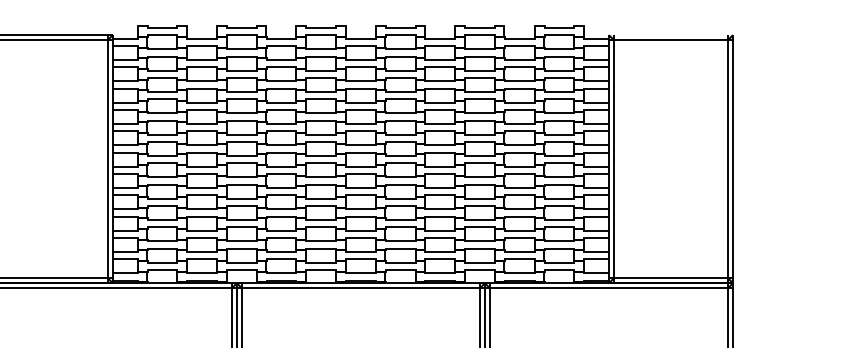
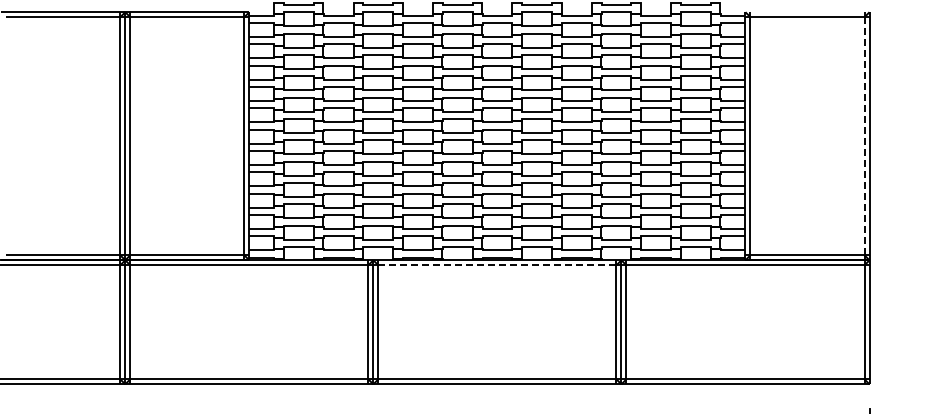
line: (728, 159) -> (864, 136), solid -> dashed
line: (360, 288) -> (496, 265), solid -> dashed

